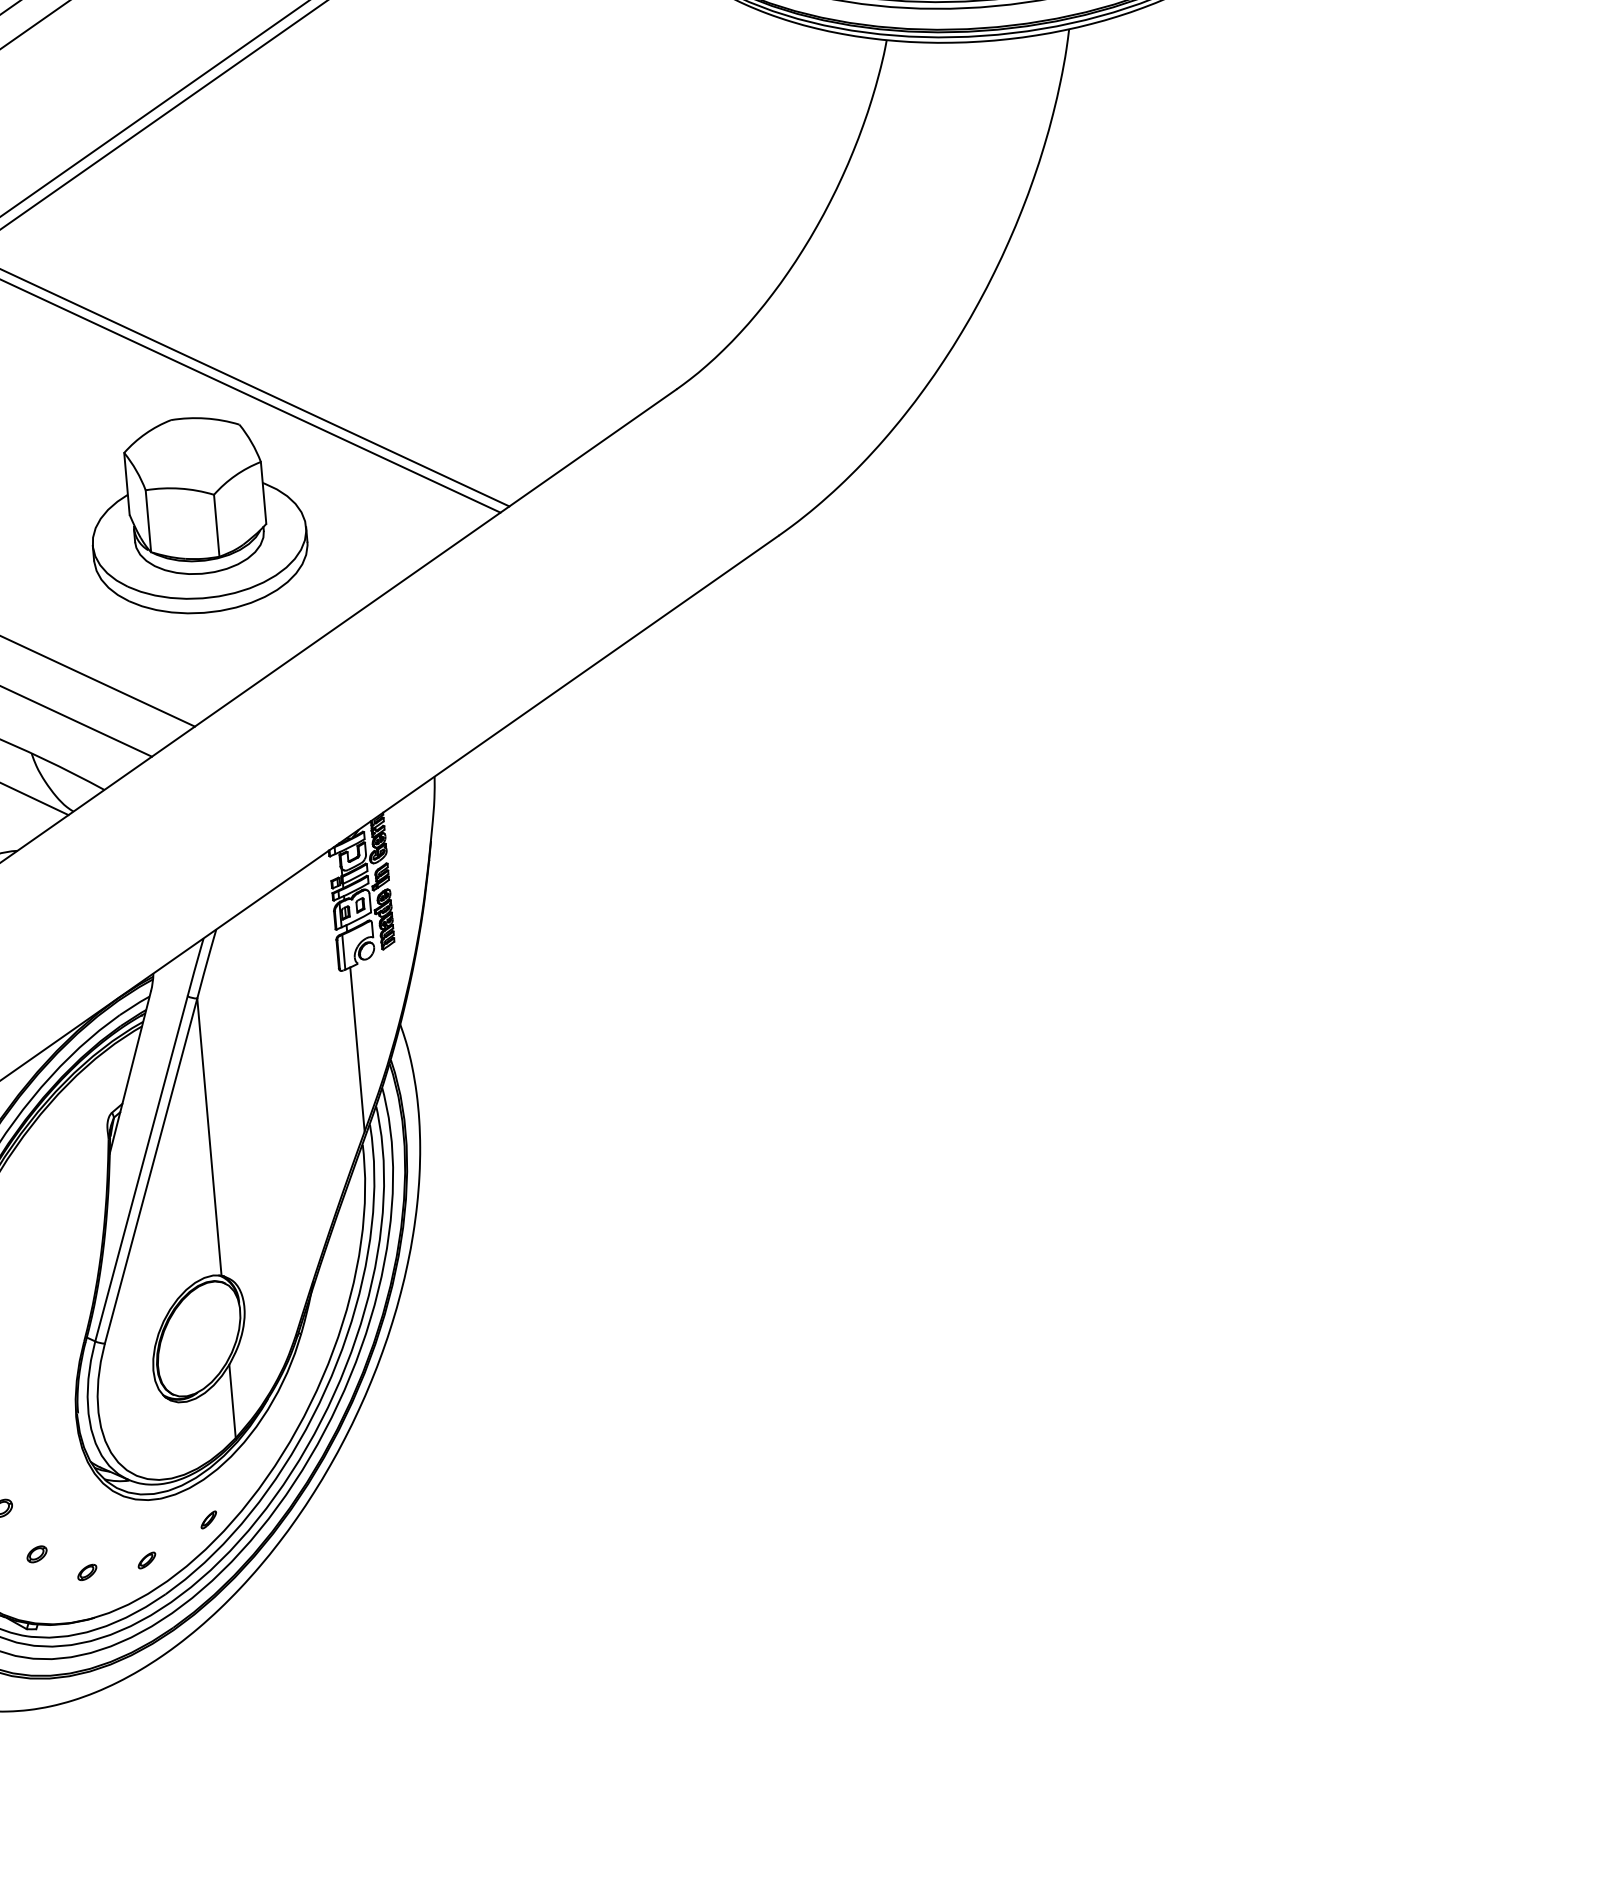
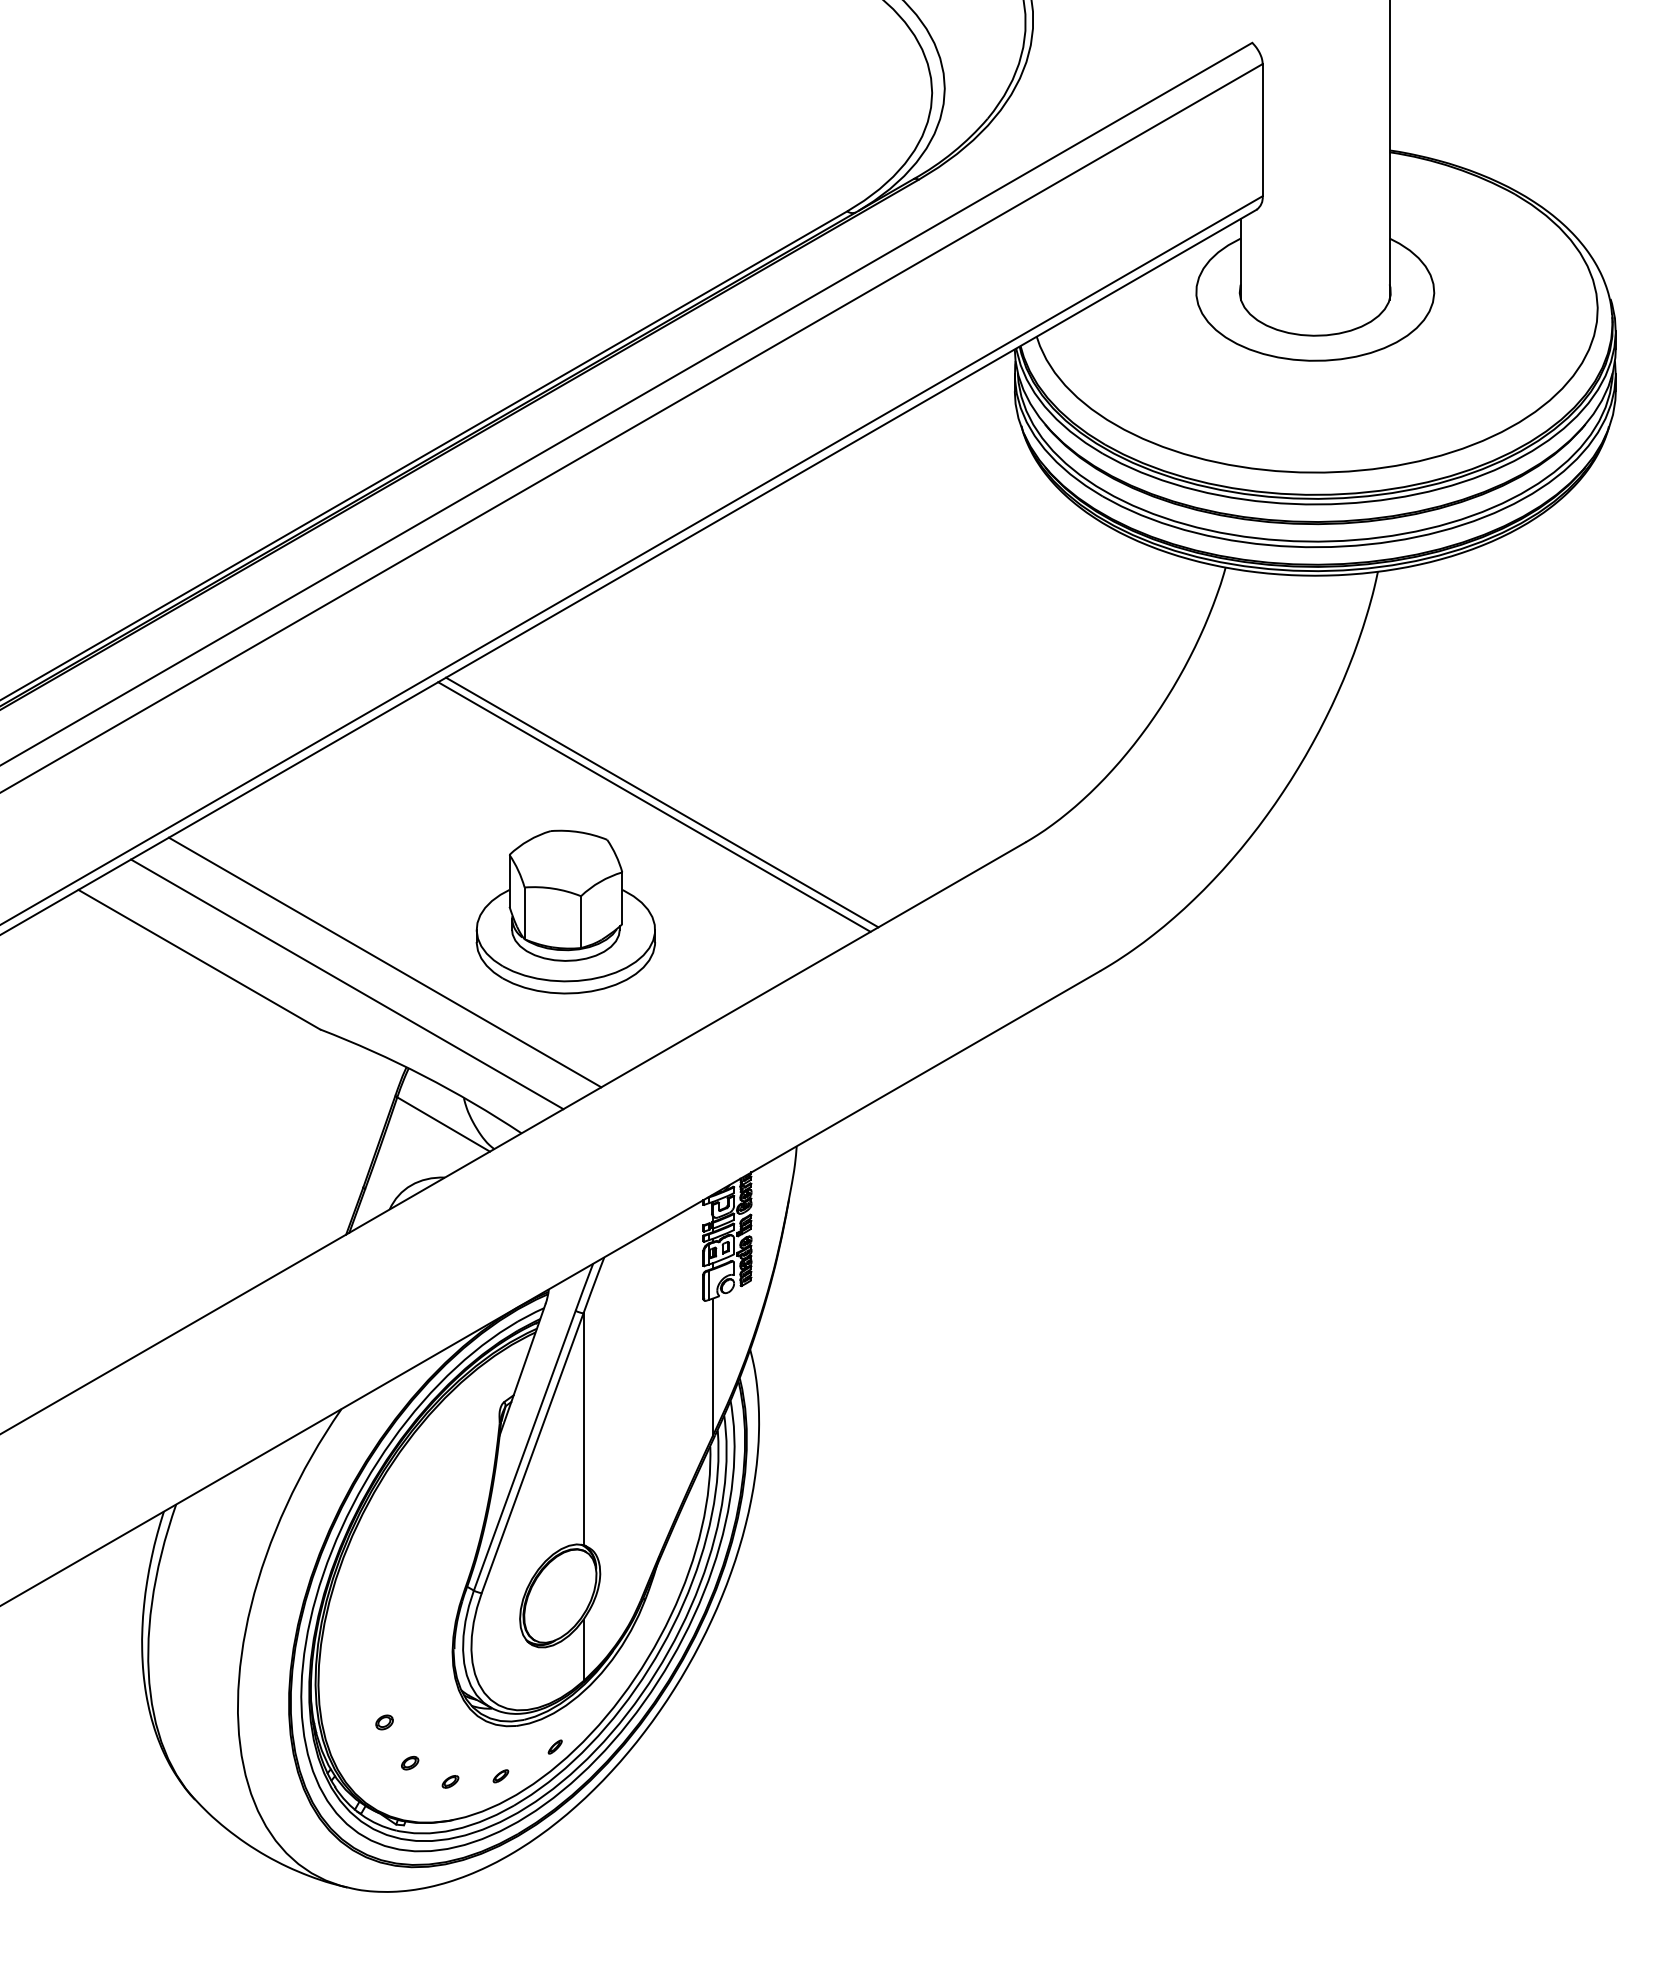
part: (197, 514) -> (565, 911), moved

